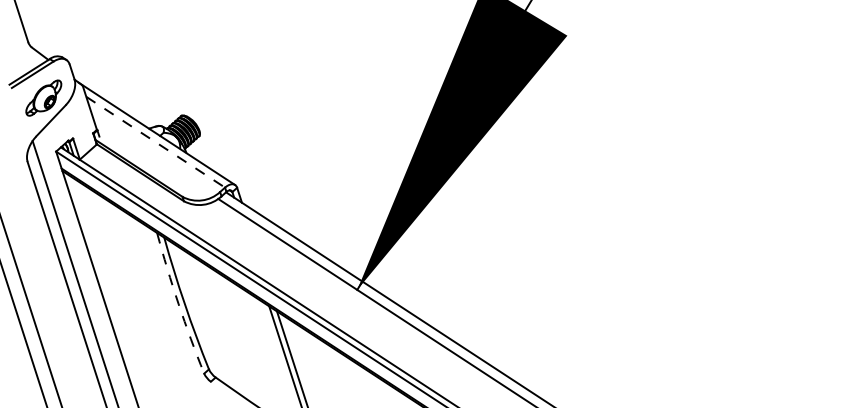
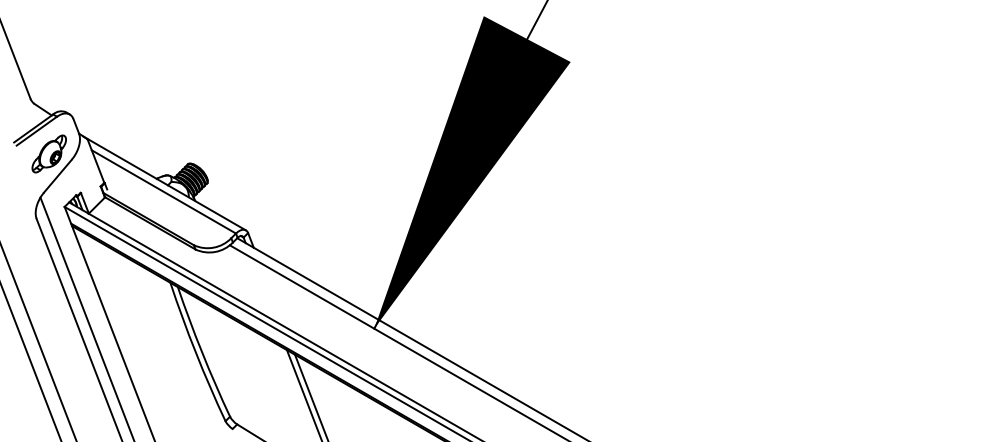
line: (156, 142) -> (164, 192), dashed -> solid
arc: (178, 303) -> (195, 352), dashed -> solid

